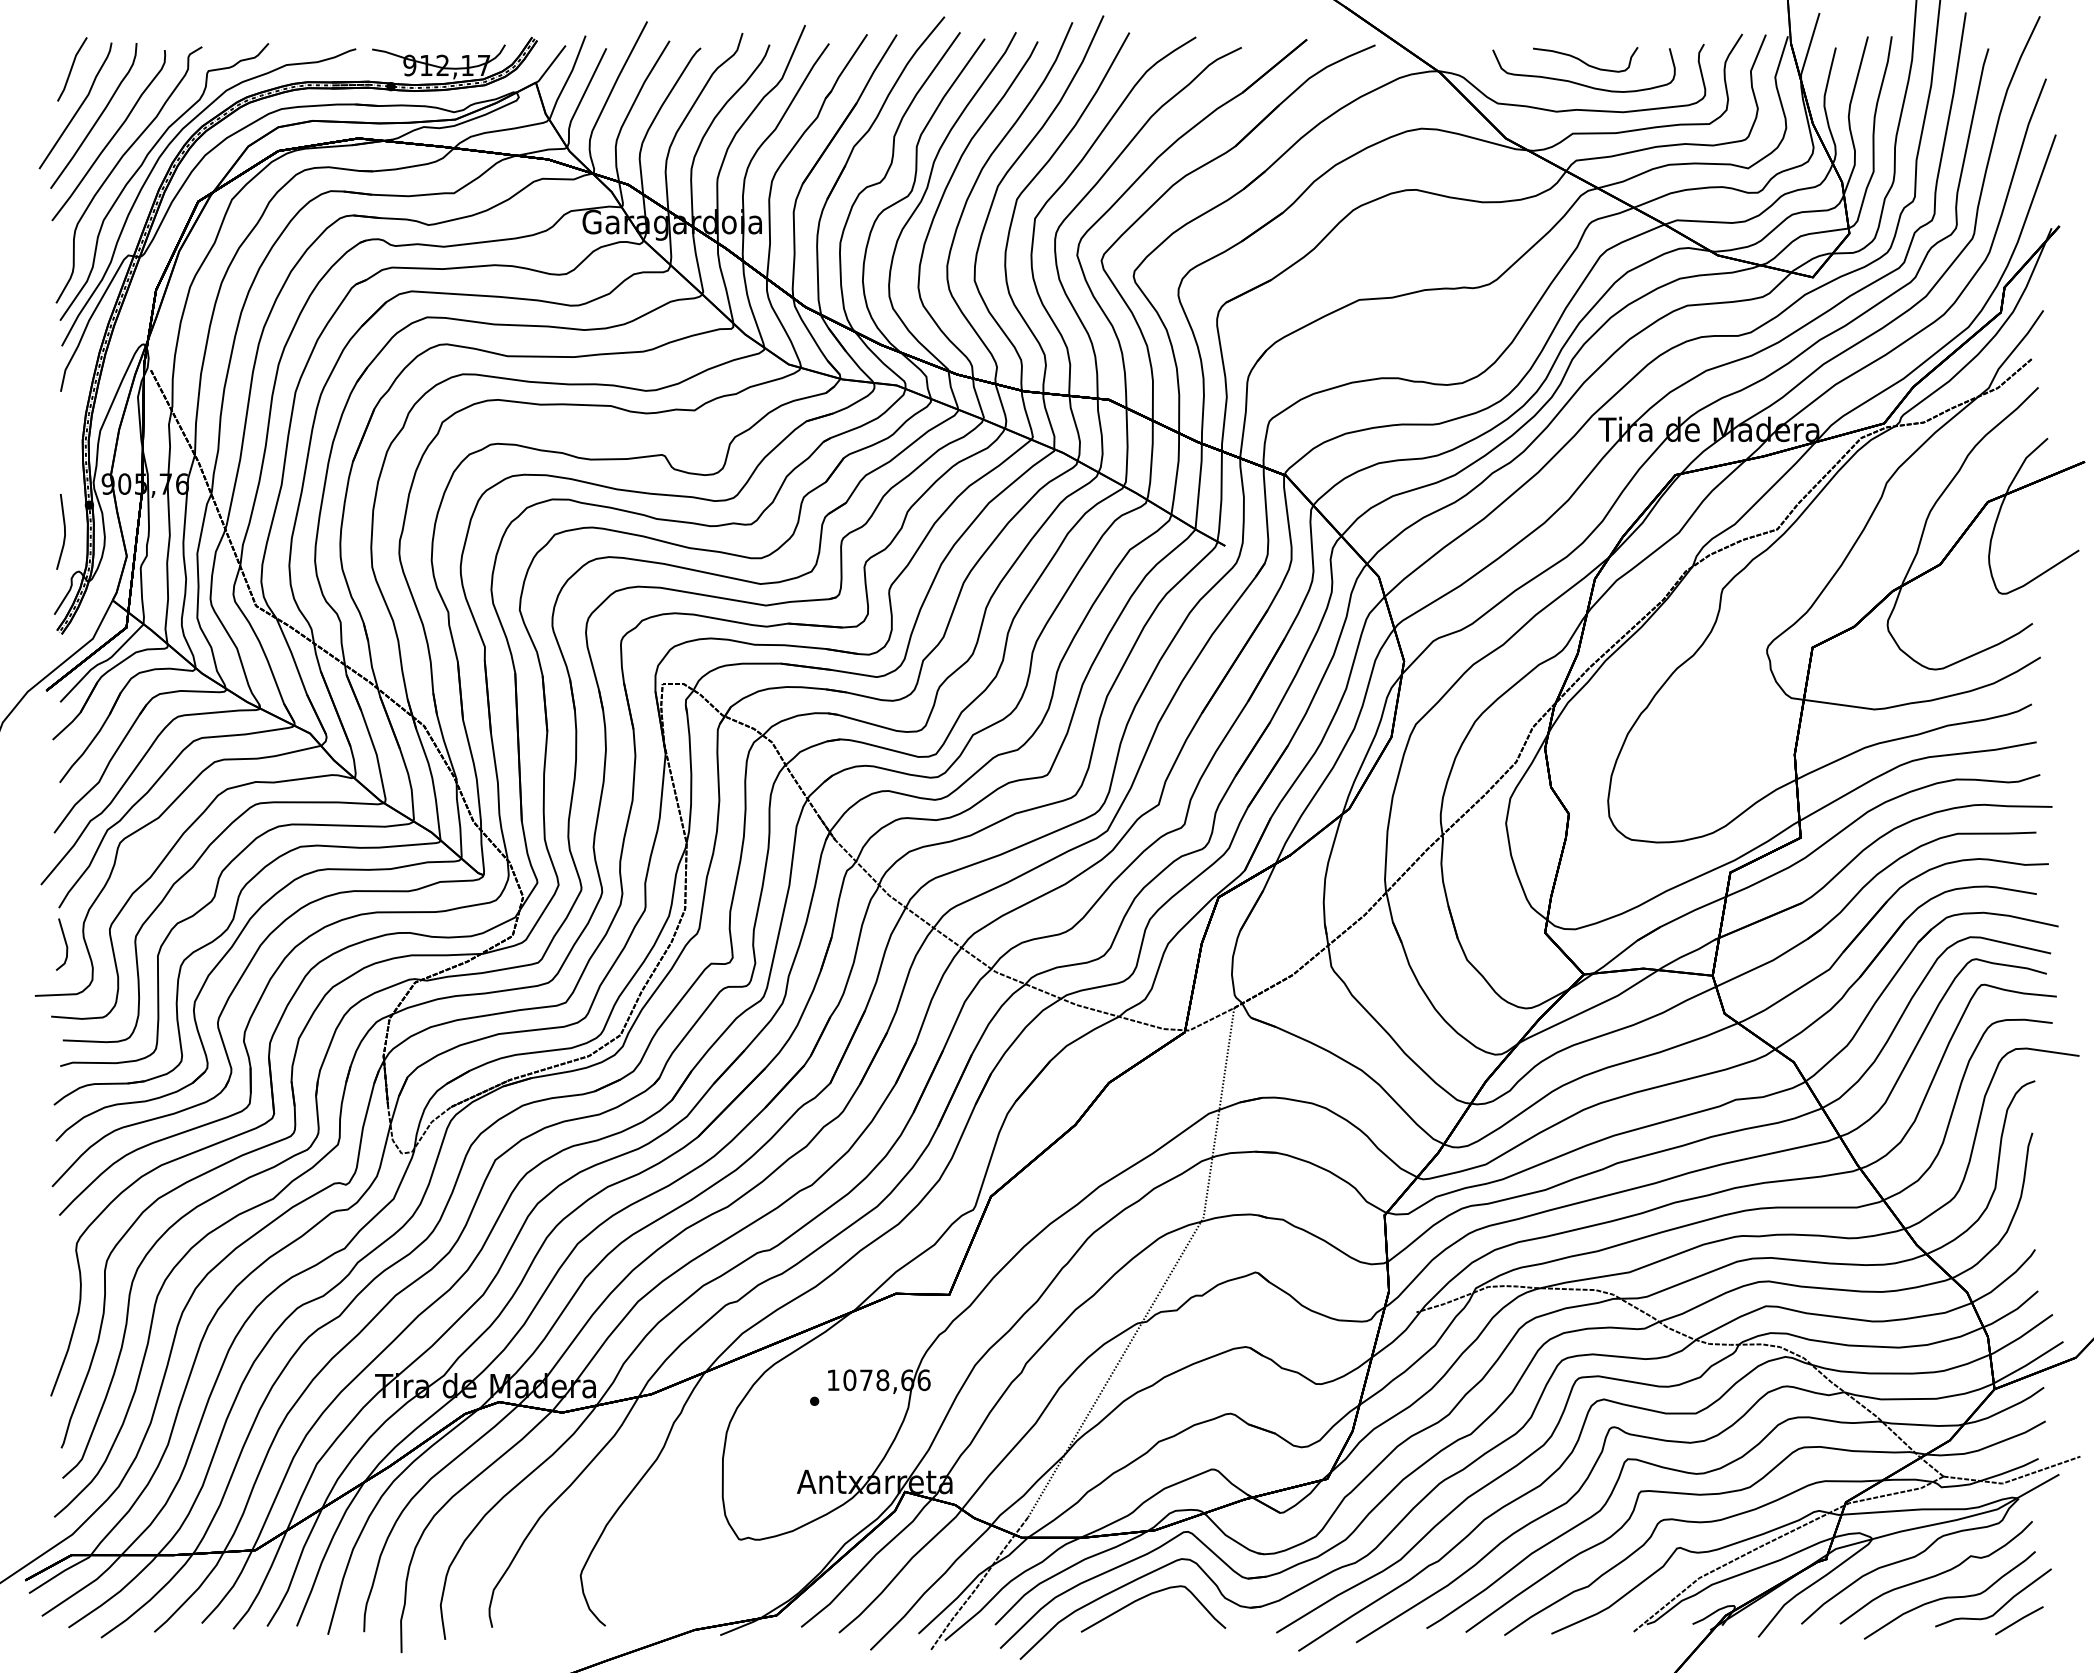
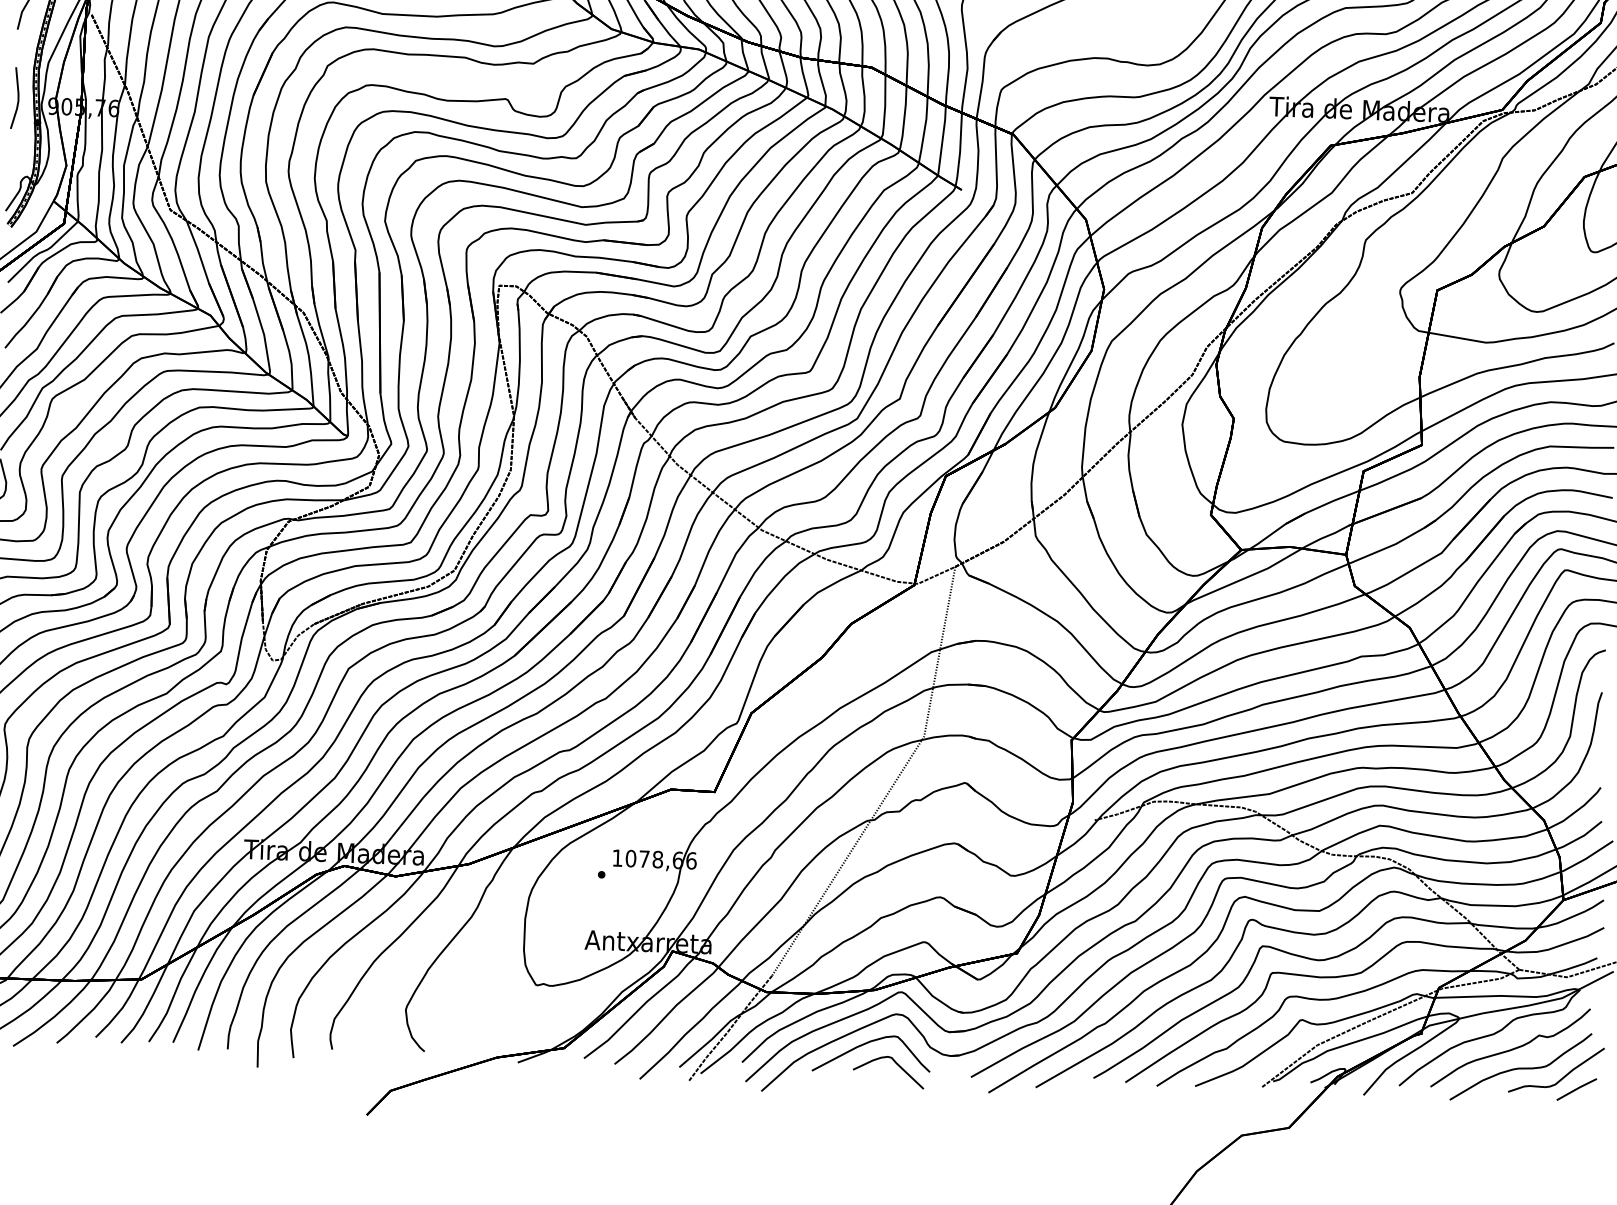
line: (64, 531) -> (18, 97), moved
curve: (1184, 1620) -> (896, 1064), added

